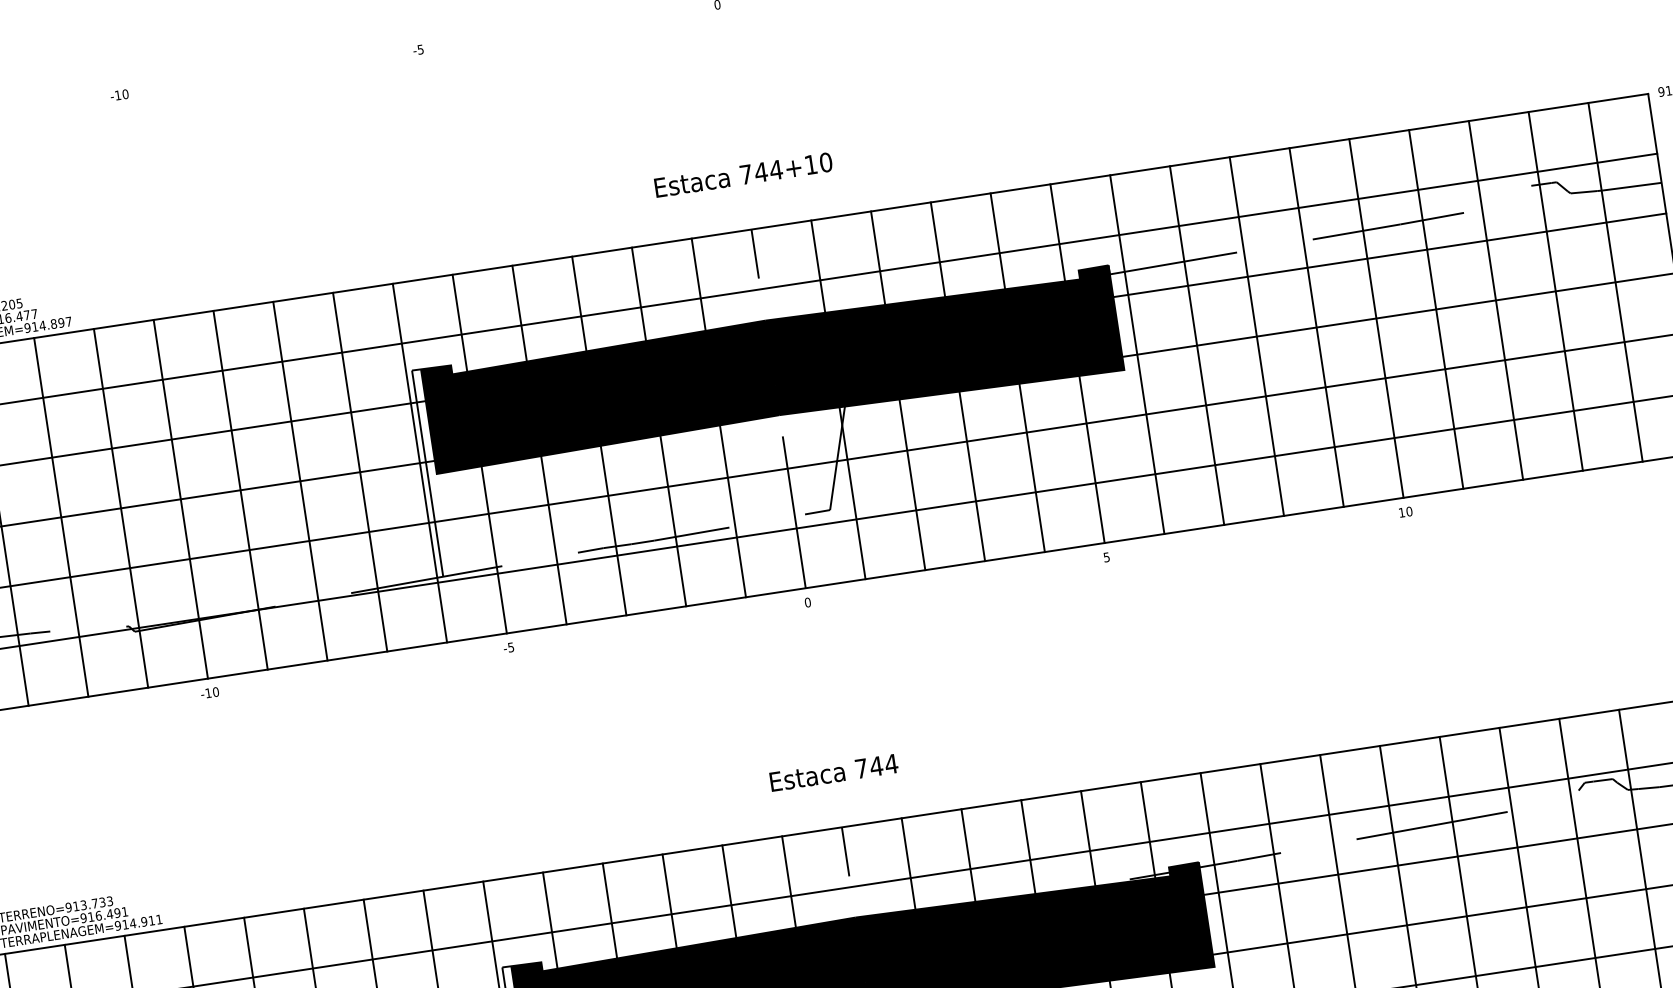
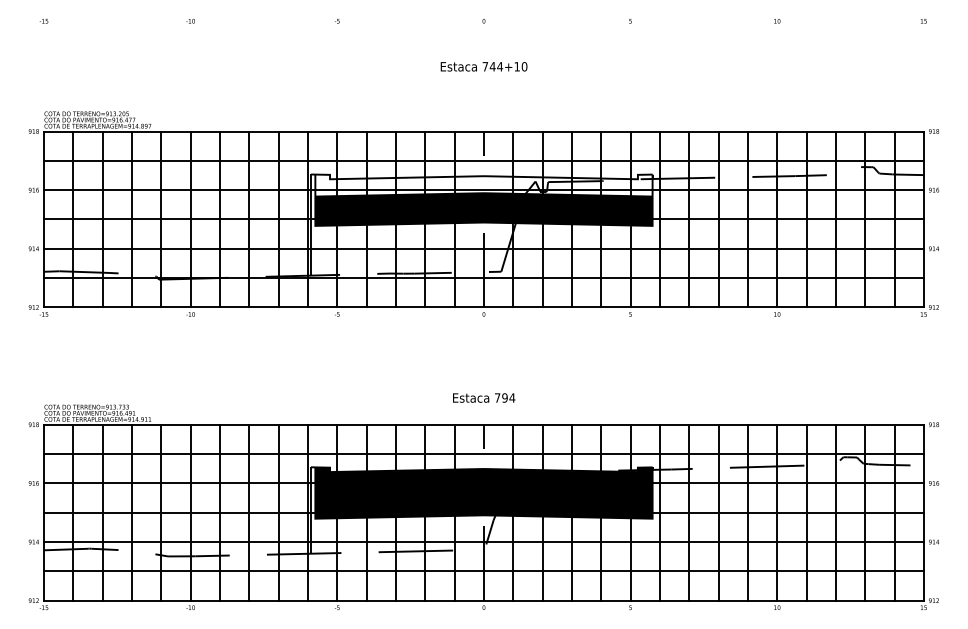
text: (742, 174) -> (483, 66), moved
fill: (767, 339) -> (483, 185), removed
text: (875, 765) -> (504, 397), 744 -> 794

